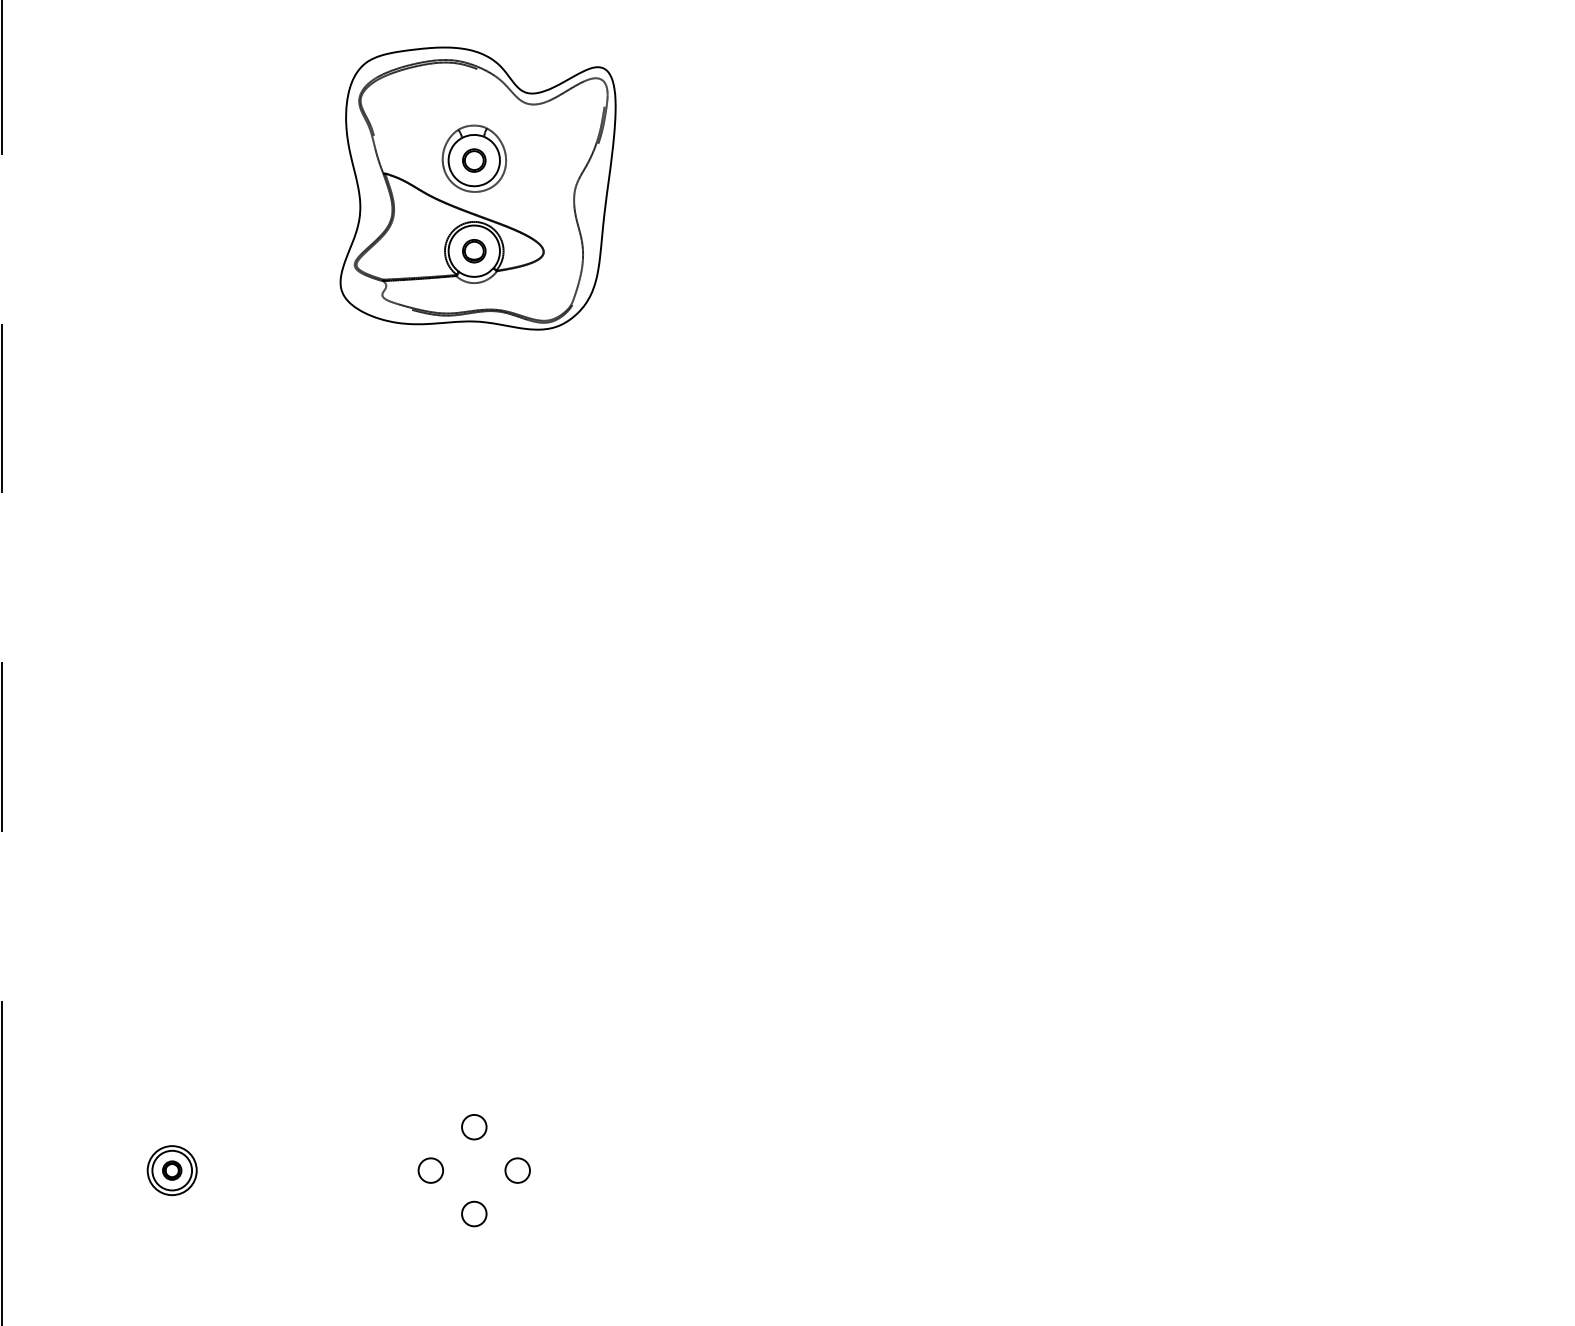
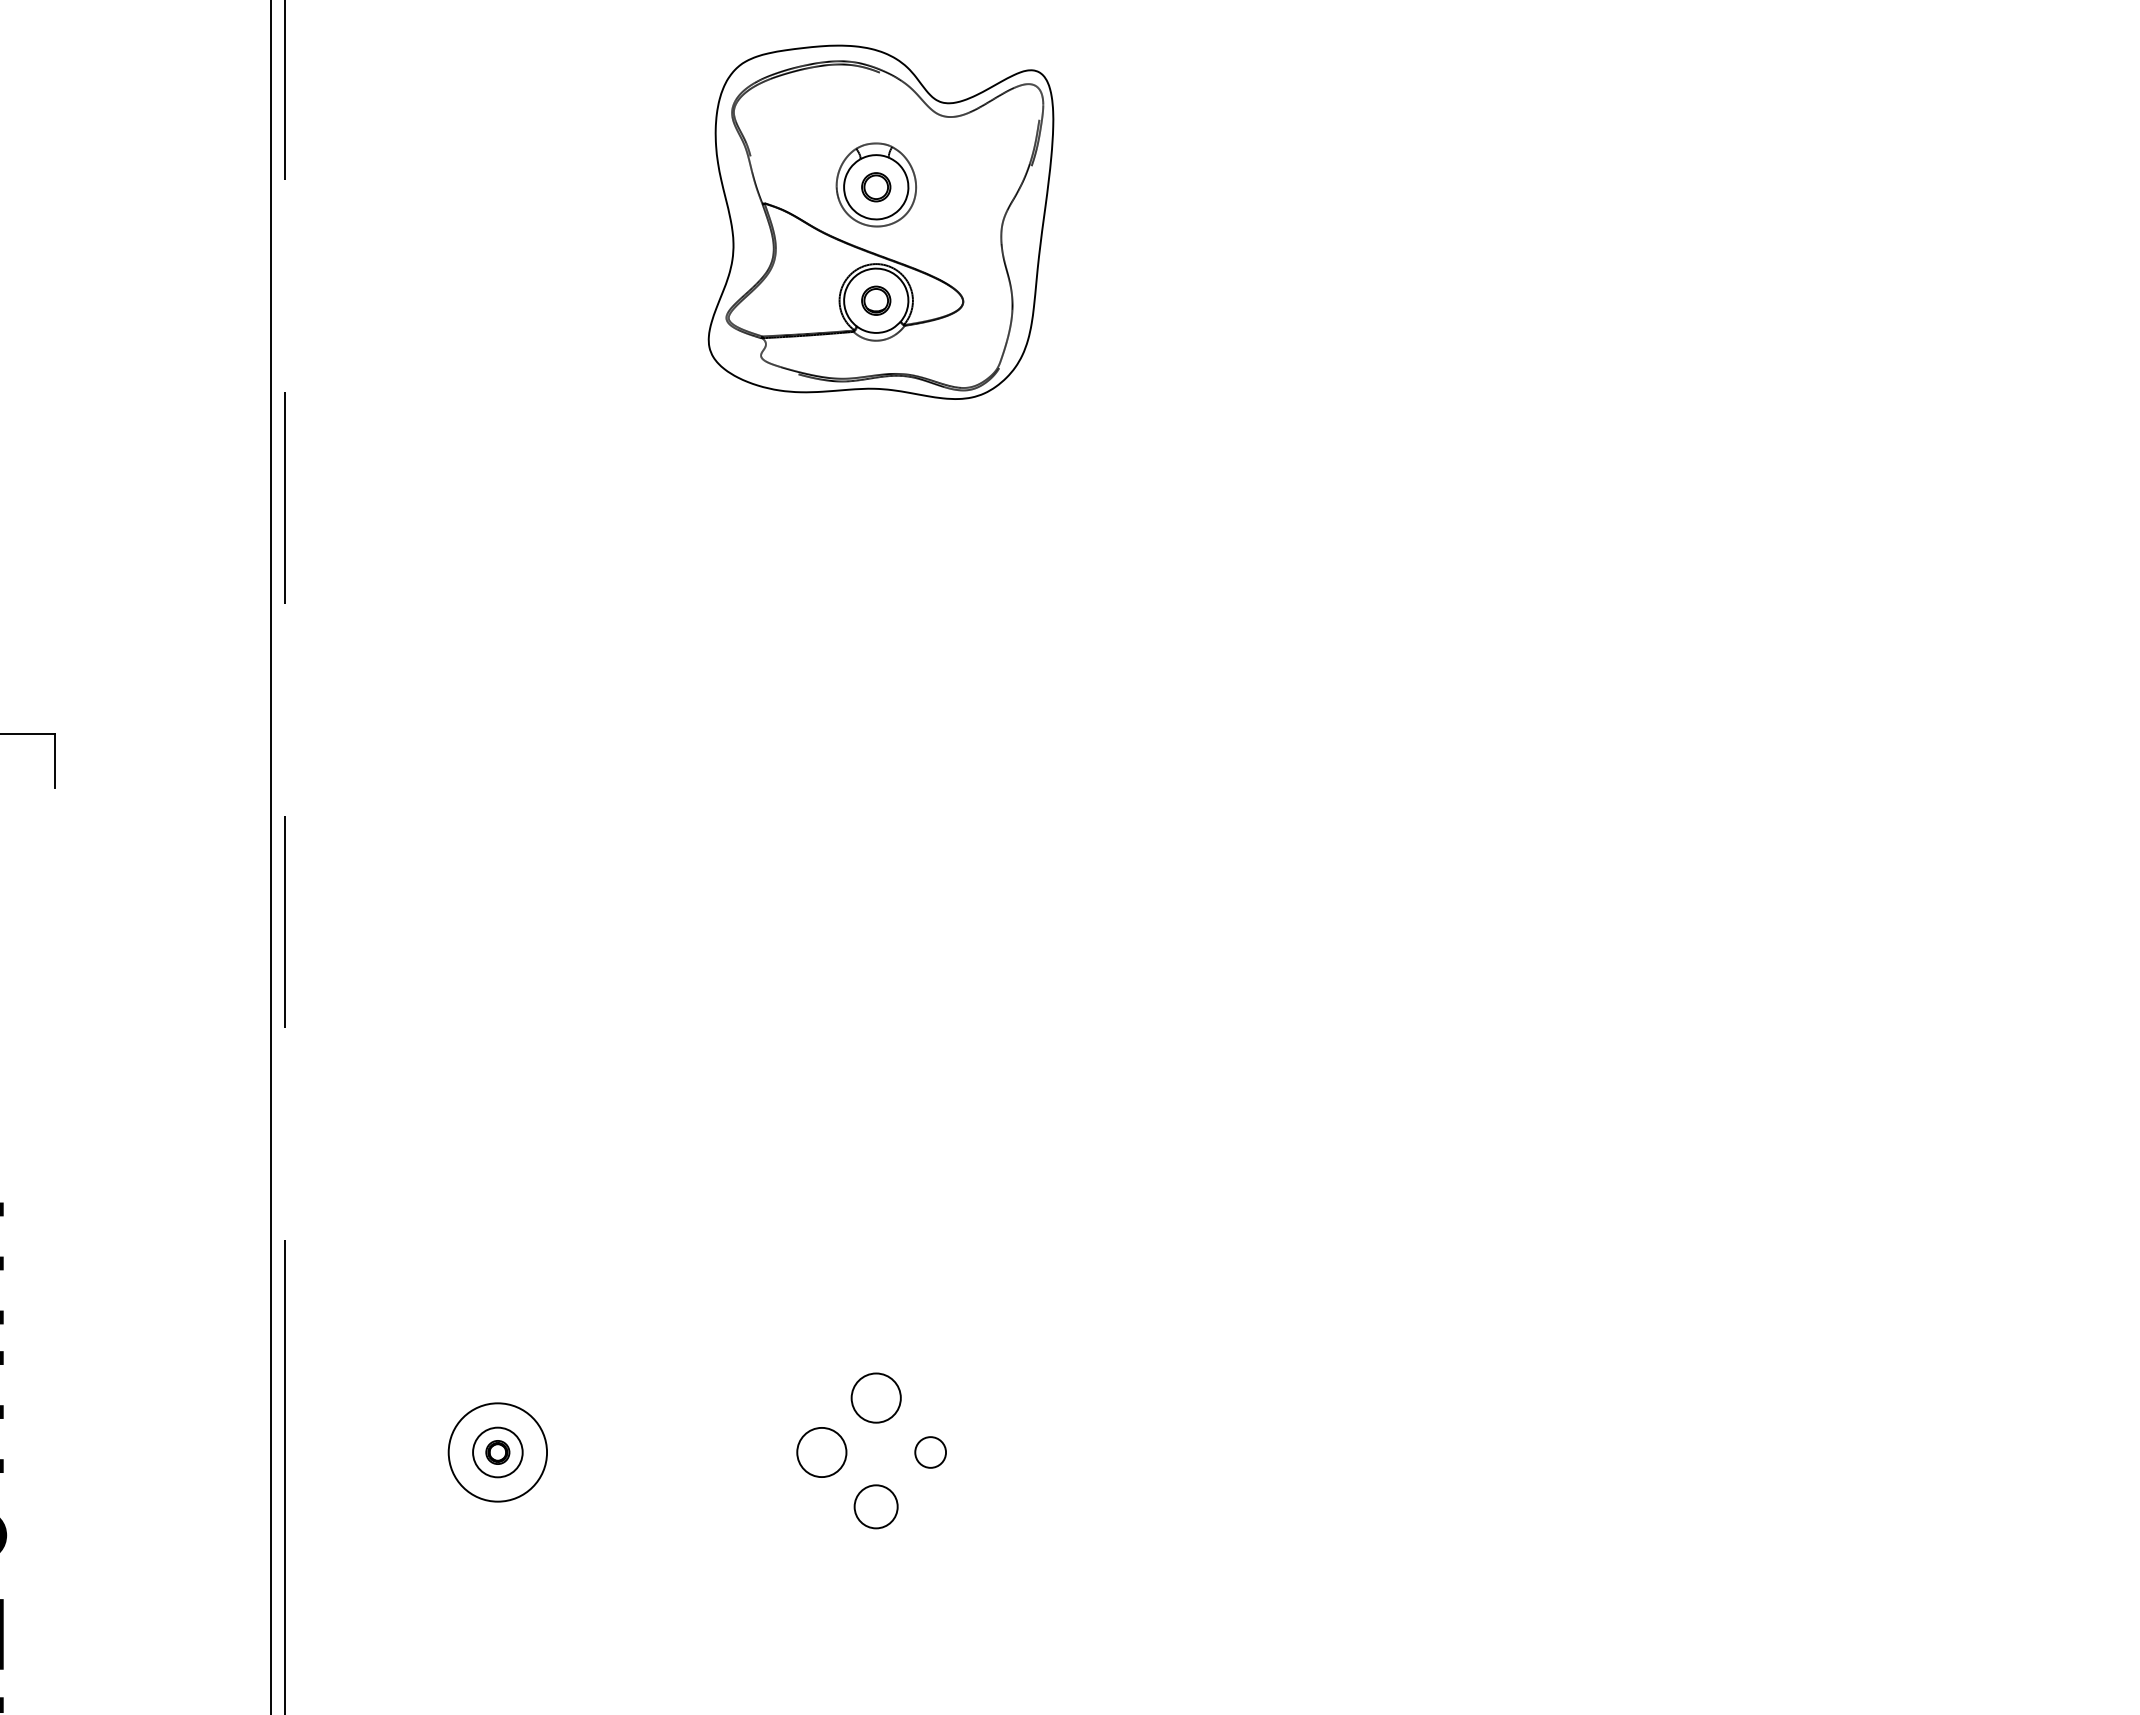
circle: (473, 1126) -> (875, 1397), size x1.6
circle: (171, 1170) -> (497, 1452), size x1.6
circle: (430, 1170) -> (821, 1452), size x1.6
circle: (474, 1213) -> (876, 1506), size x1.4

